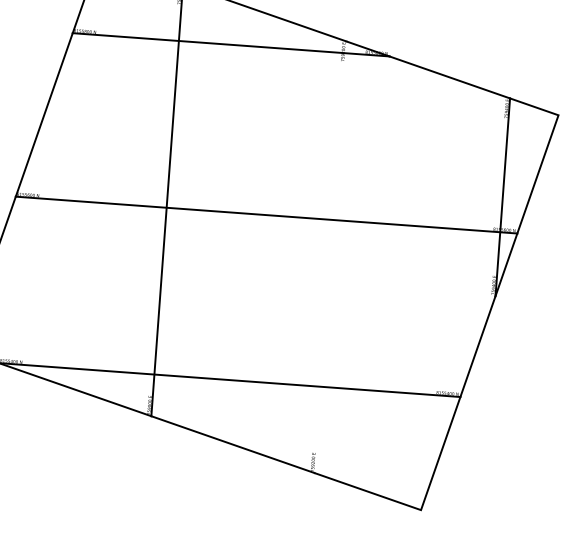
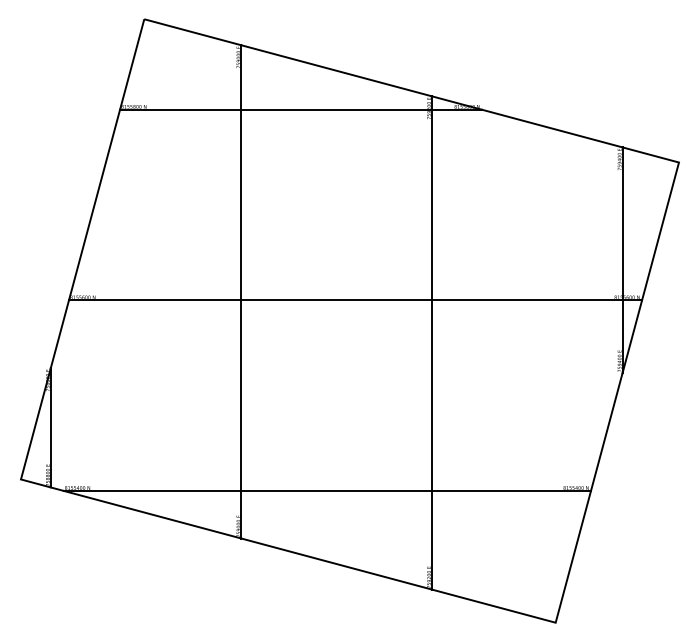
line: (330, 256) -> (431, 342), added

